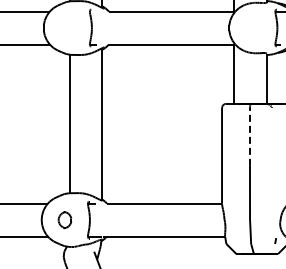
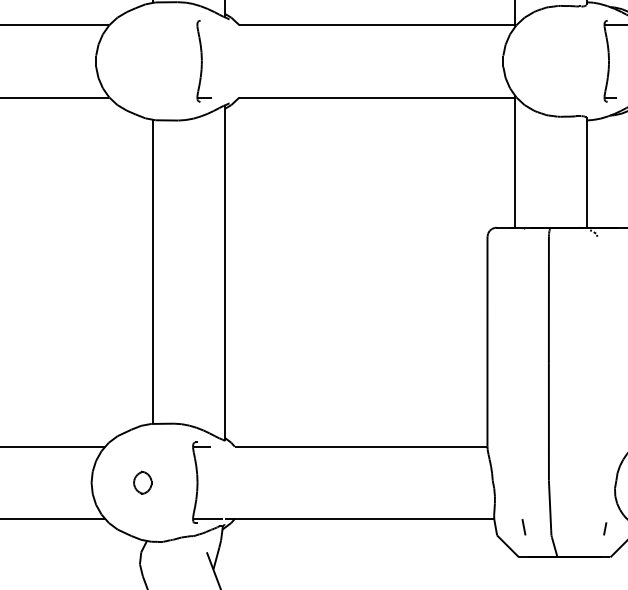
line: (250, 136) -> (549, 299), dashed -> solid
part: (64, 219) -> (141, 481), size x0.62
line: (238, 239) -> (523, 525), added

